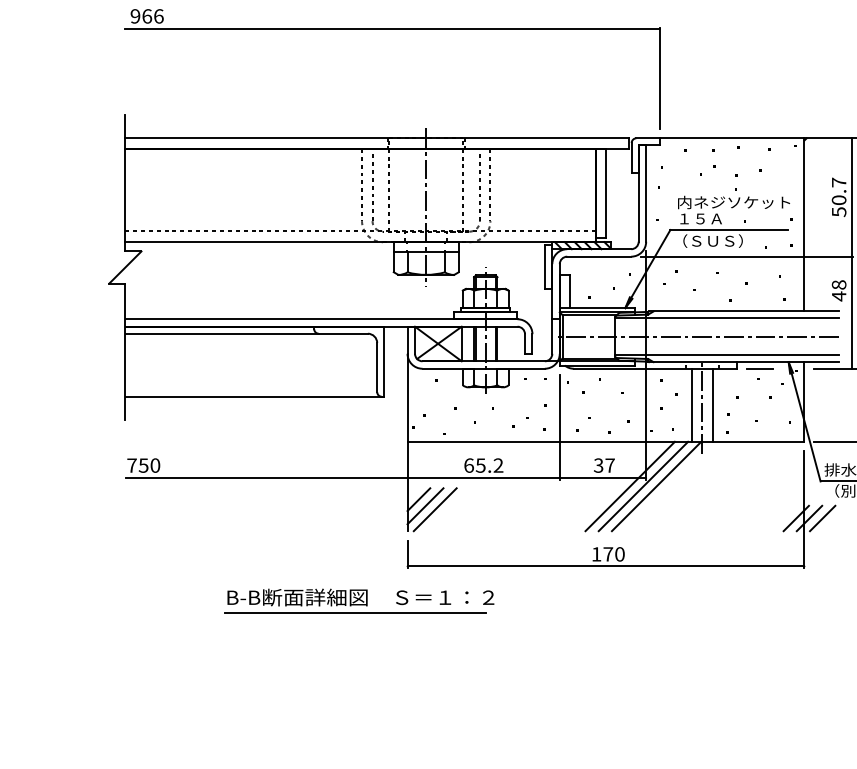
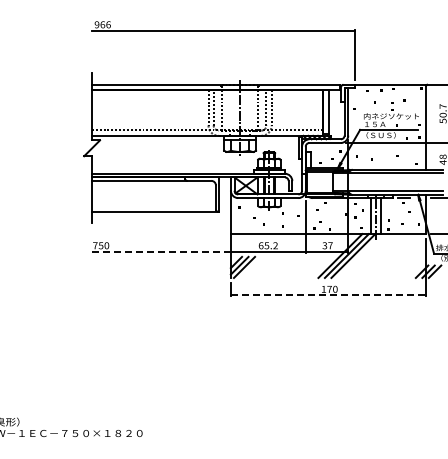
line: (697, 337) -> (373, 182), removed
line: (266, 477) -> (161, 251), solid -> dashed
line: (606, 566) -> (328, 295), solid -> dashed
part: (357, 601) -> (206, 312), removed

